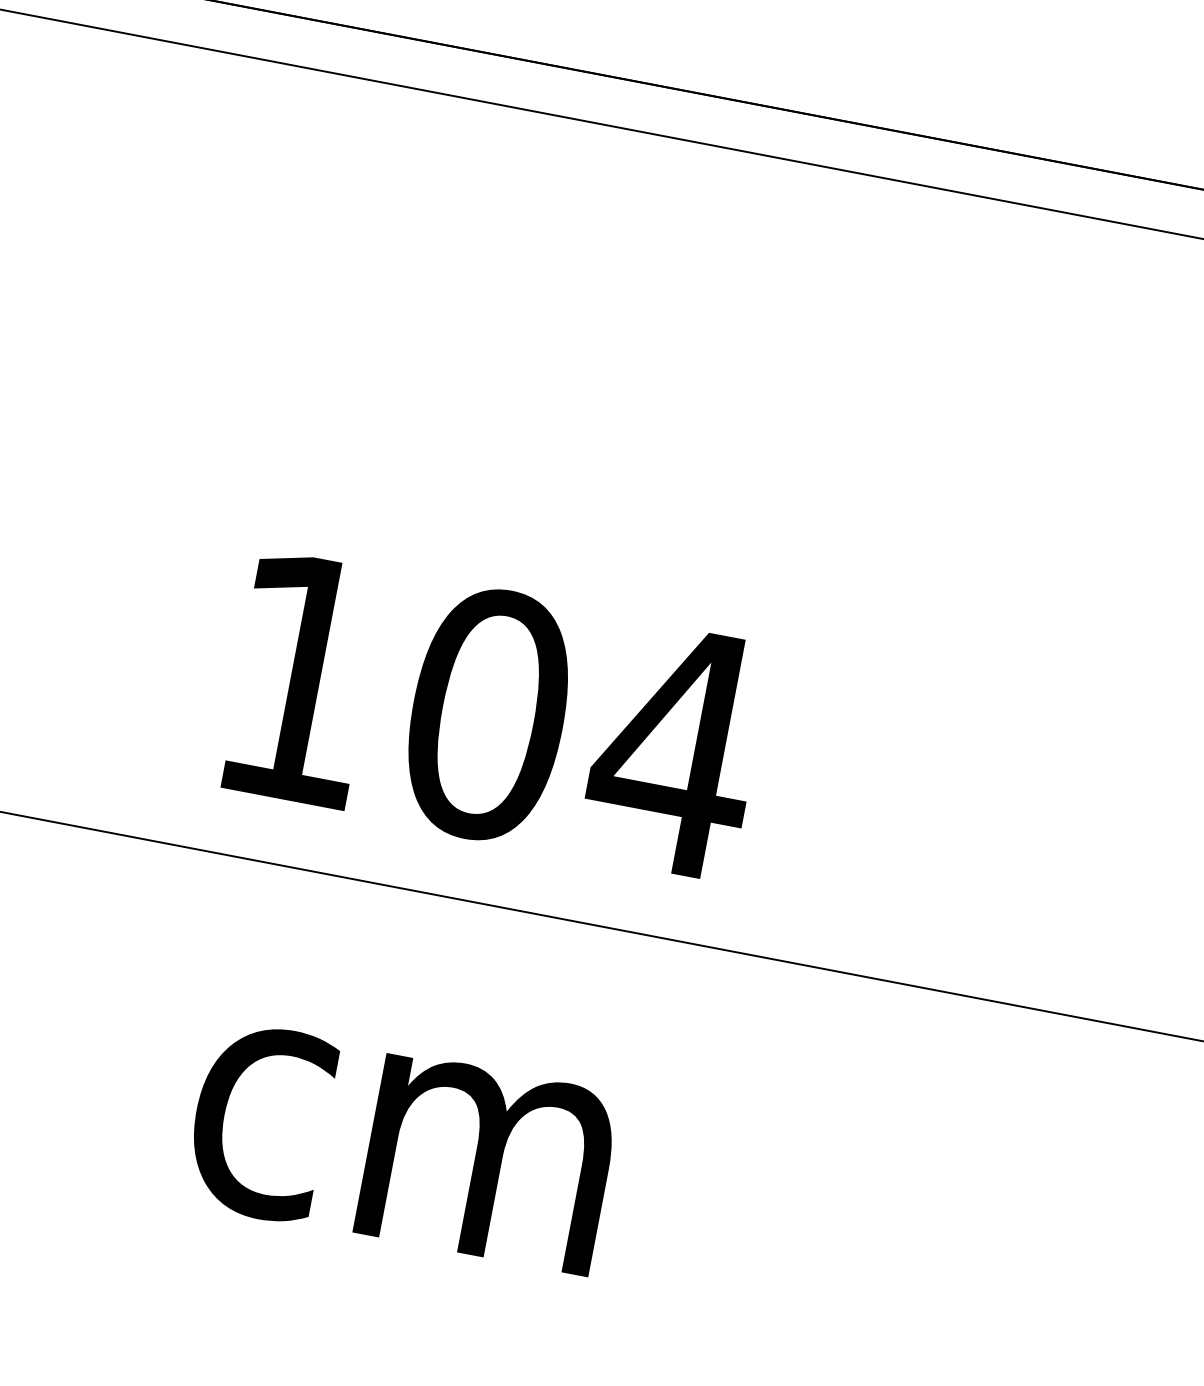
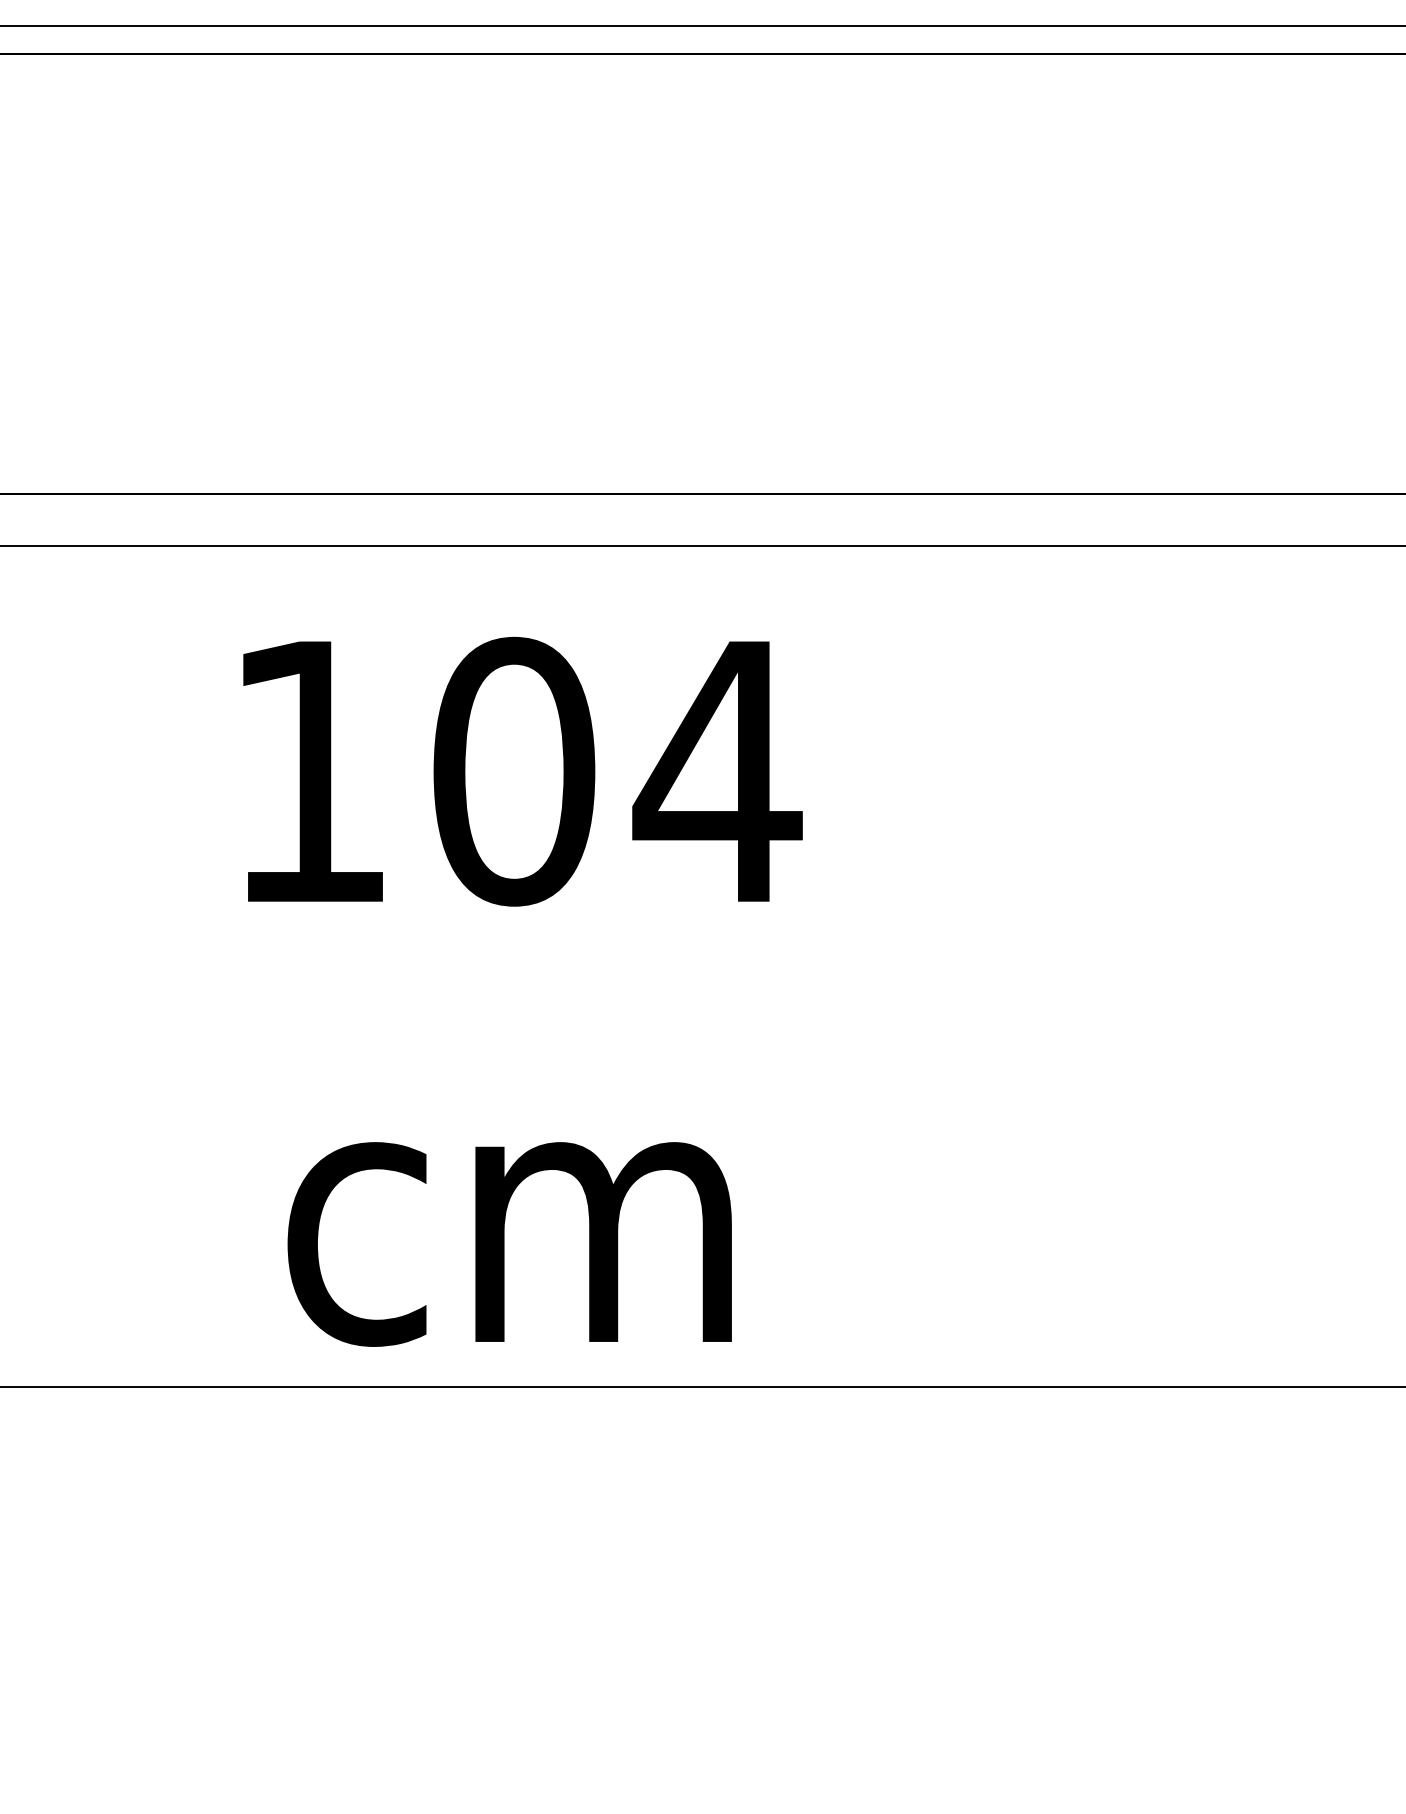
text: (457, 918) -> (522, 991), moved

